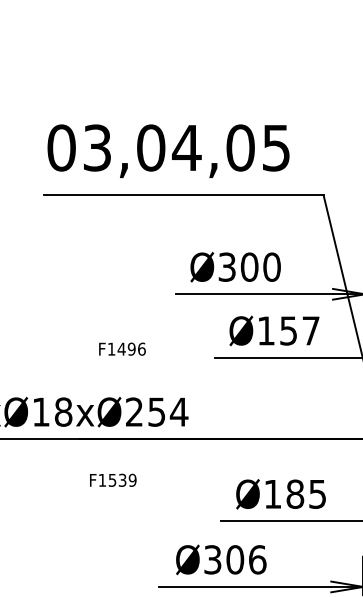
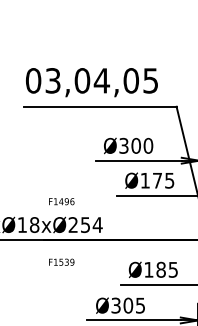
text: (299, 330) -> (163, 180), Ø157 -> Ø175
text: (121, 348) -> (61, 201), moved
text: (257, 559) -> (140, 305), Ø306 -> Ø305

